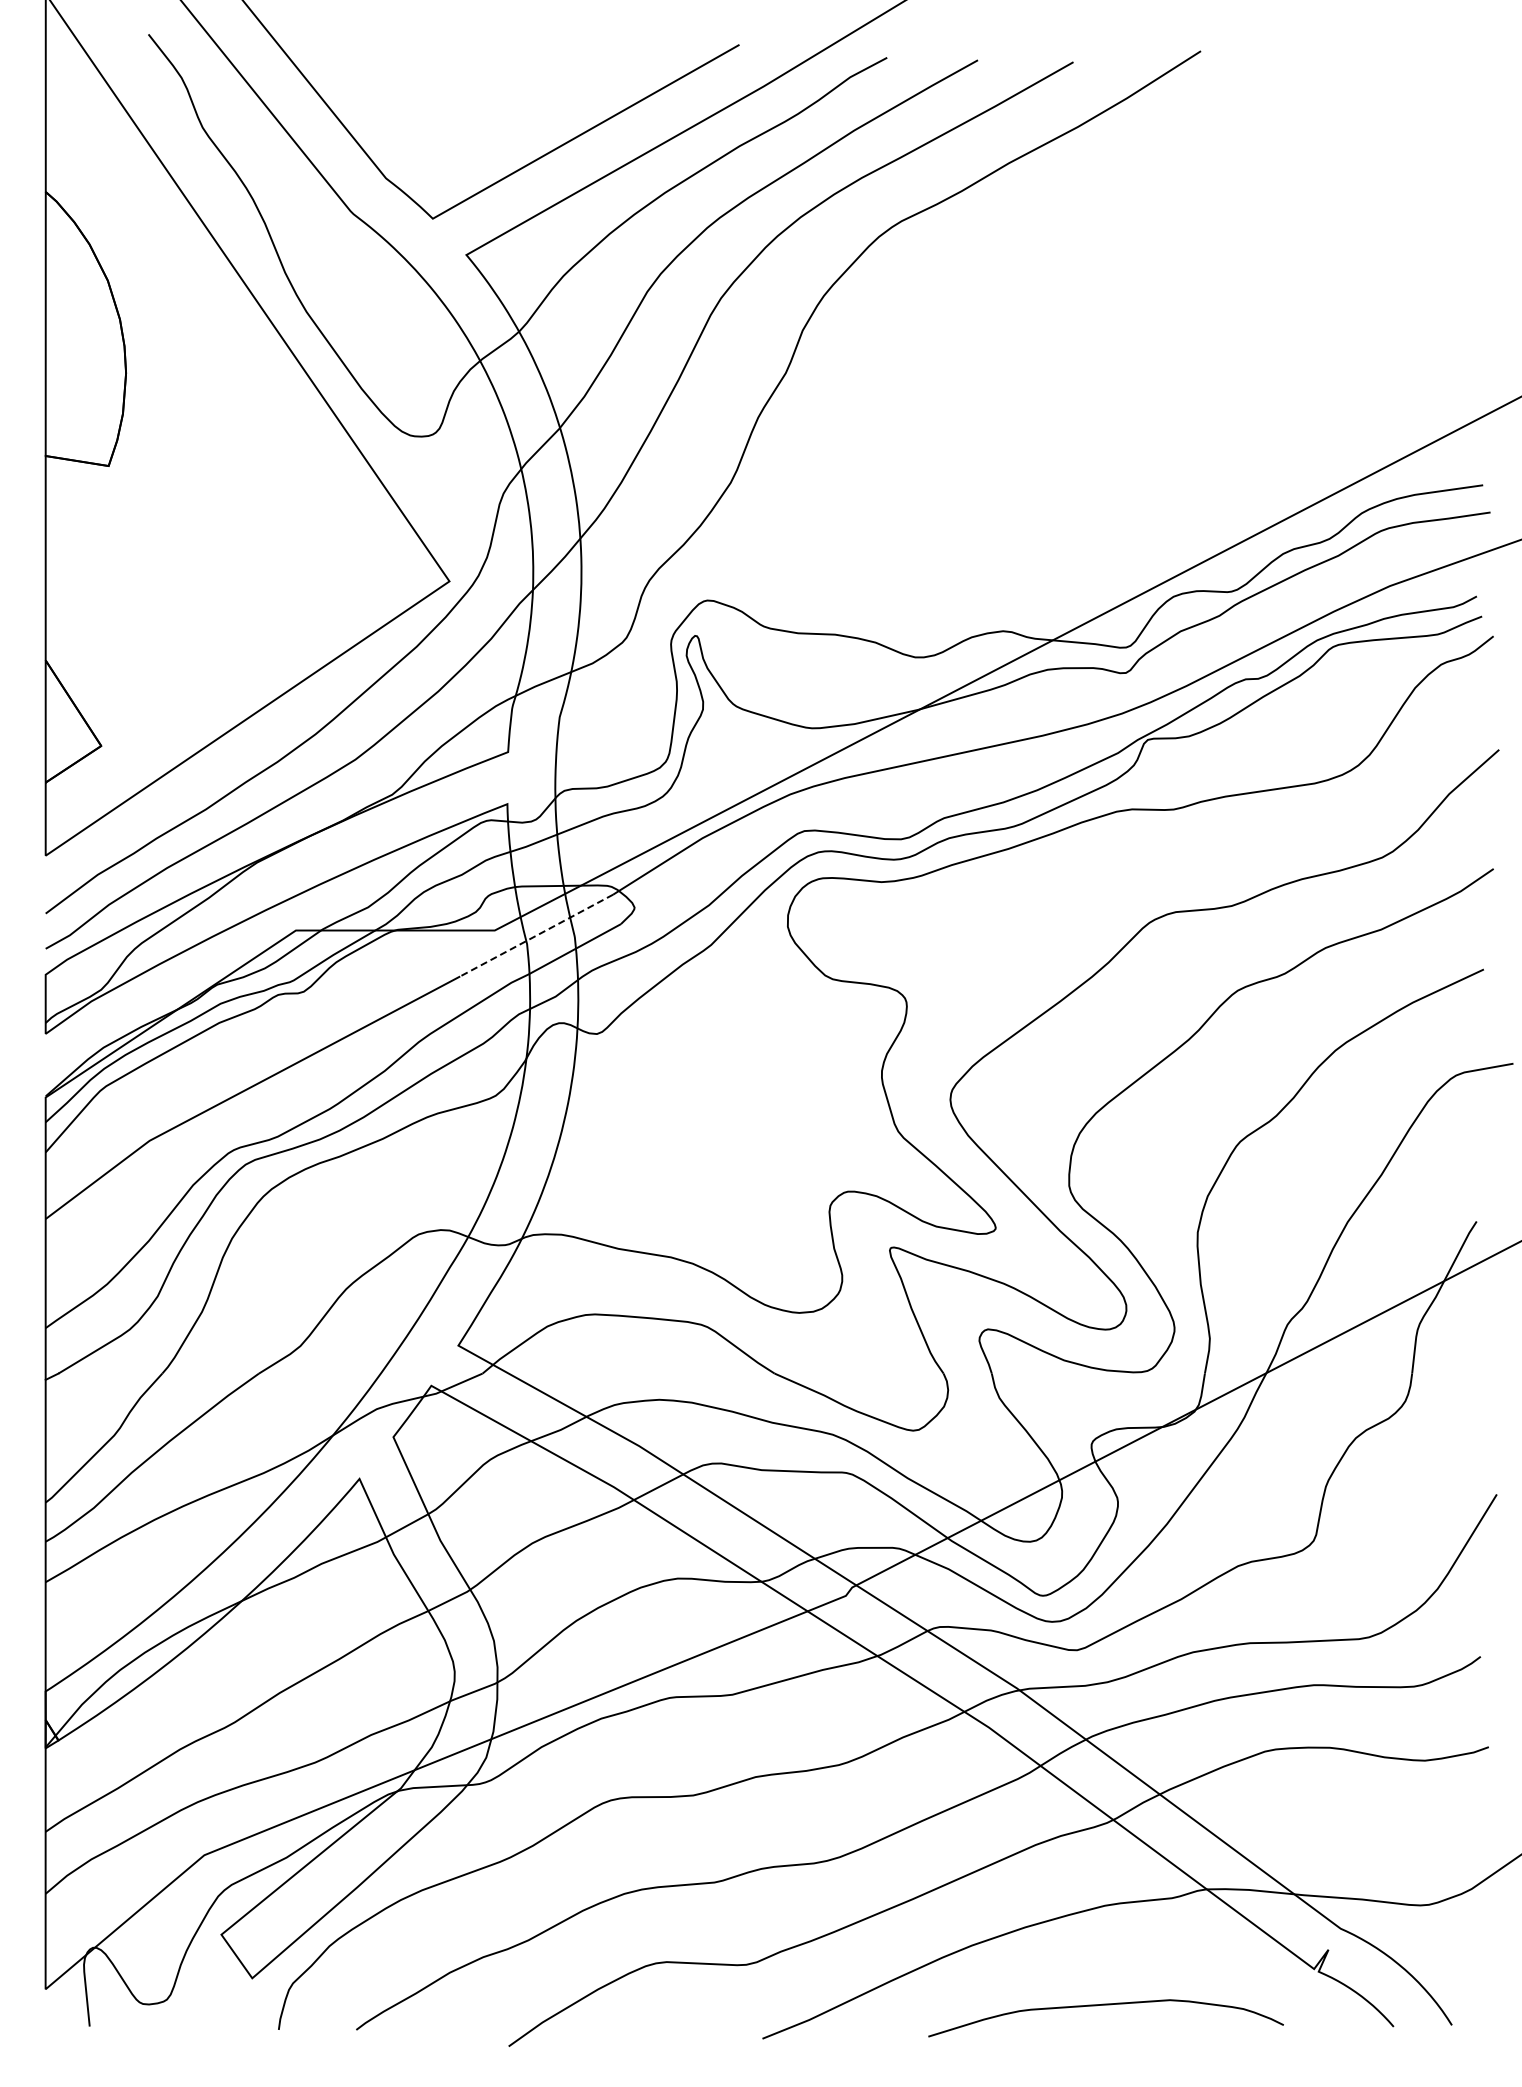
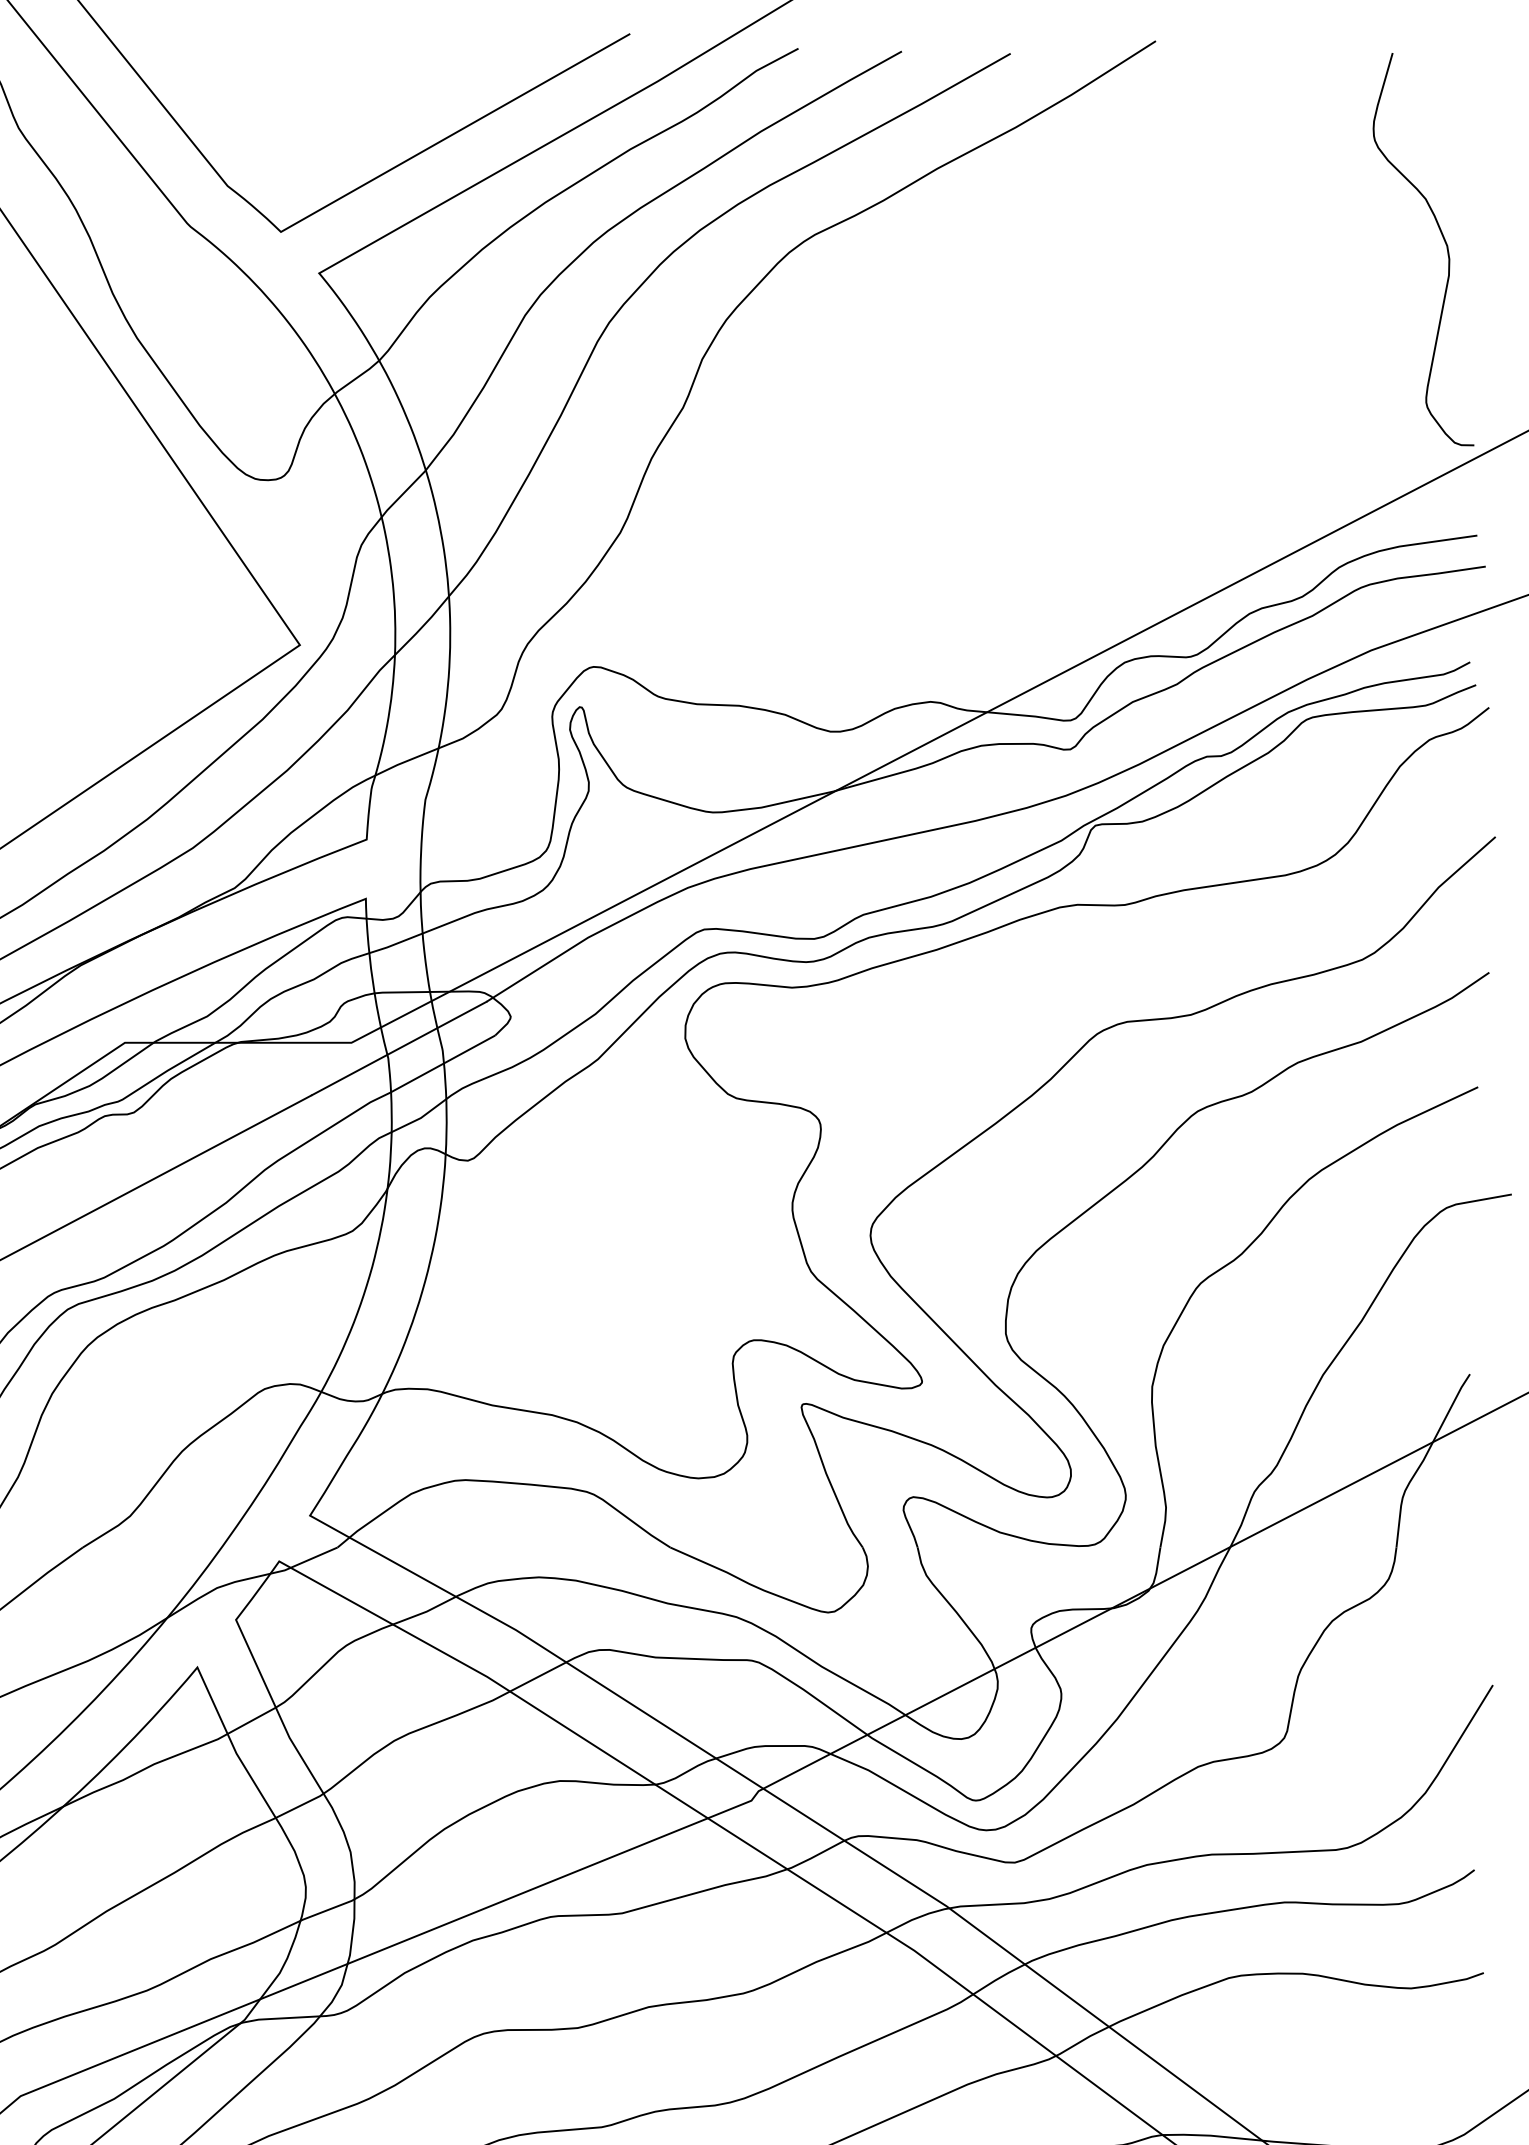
curve: (1453, 226) -> (1443, 240), added
line: (536, 935) -> (399, 1048), dashed -> solid

